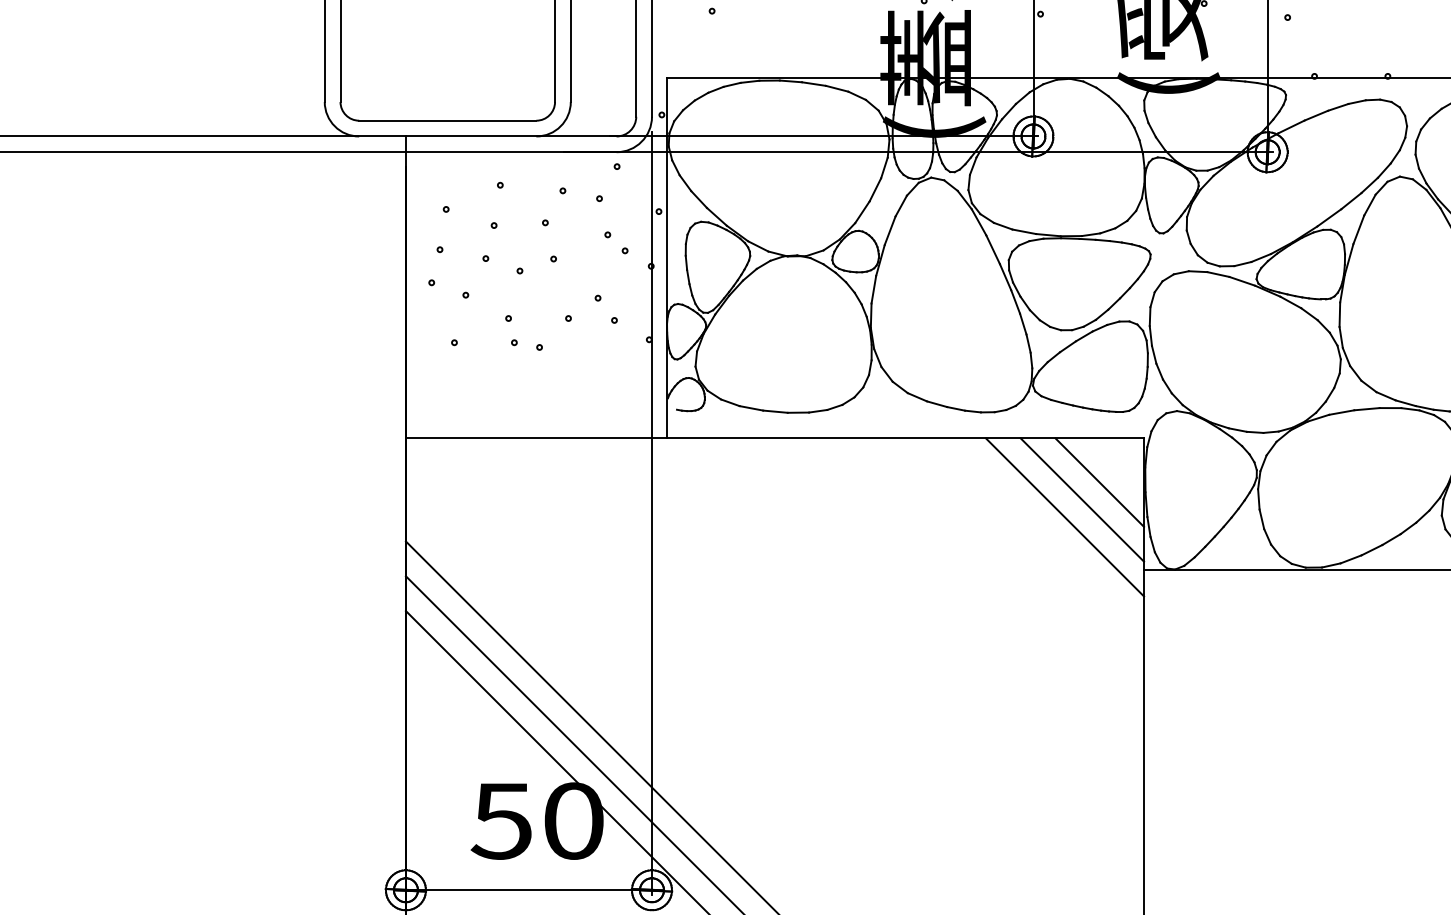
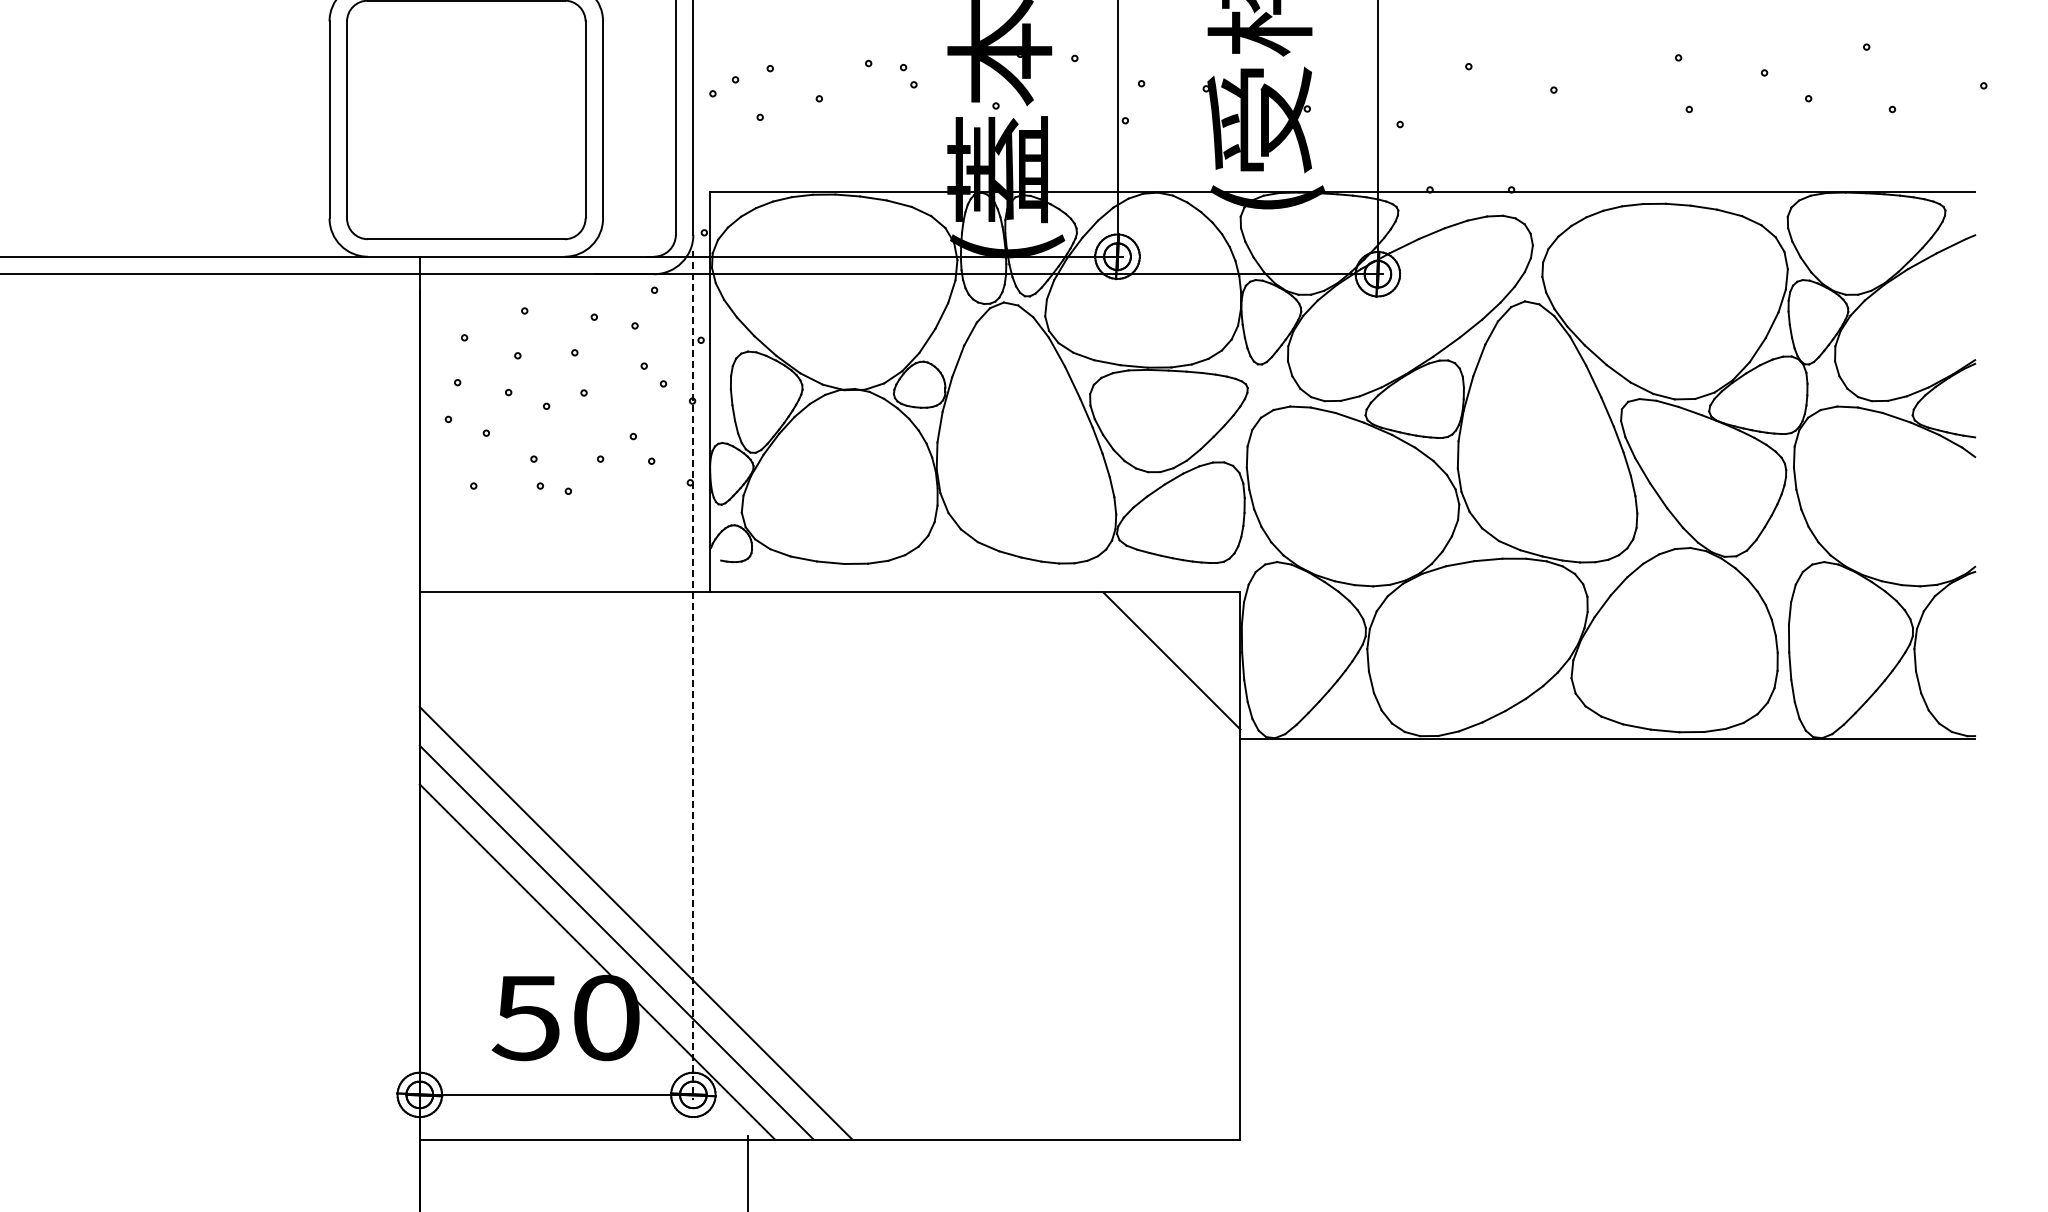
line: (1100, 482) -> (1191, 641), removed
line: (652, 513) -> (693, 675), solid -> dashed
line: (1064, 517) -> (1152, 680), removed

